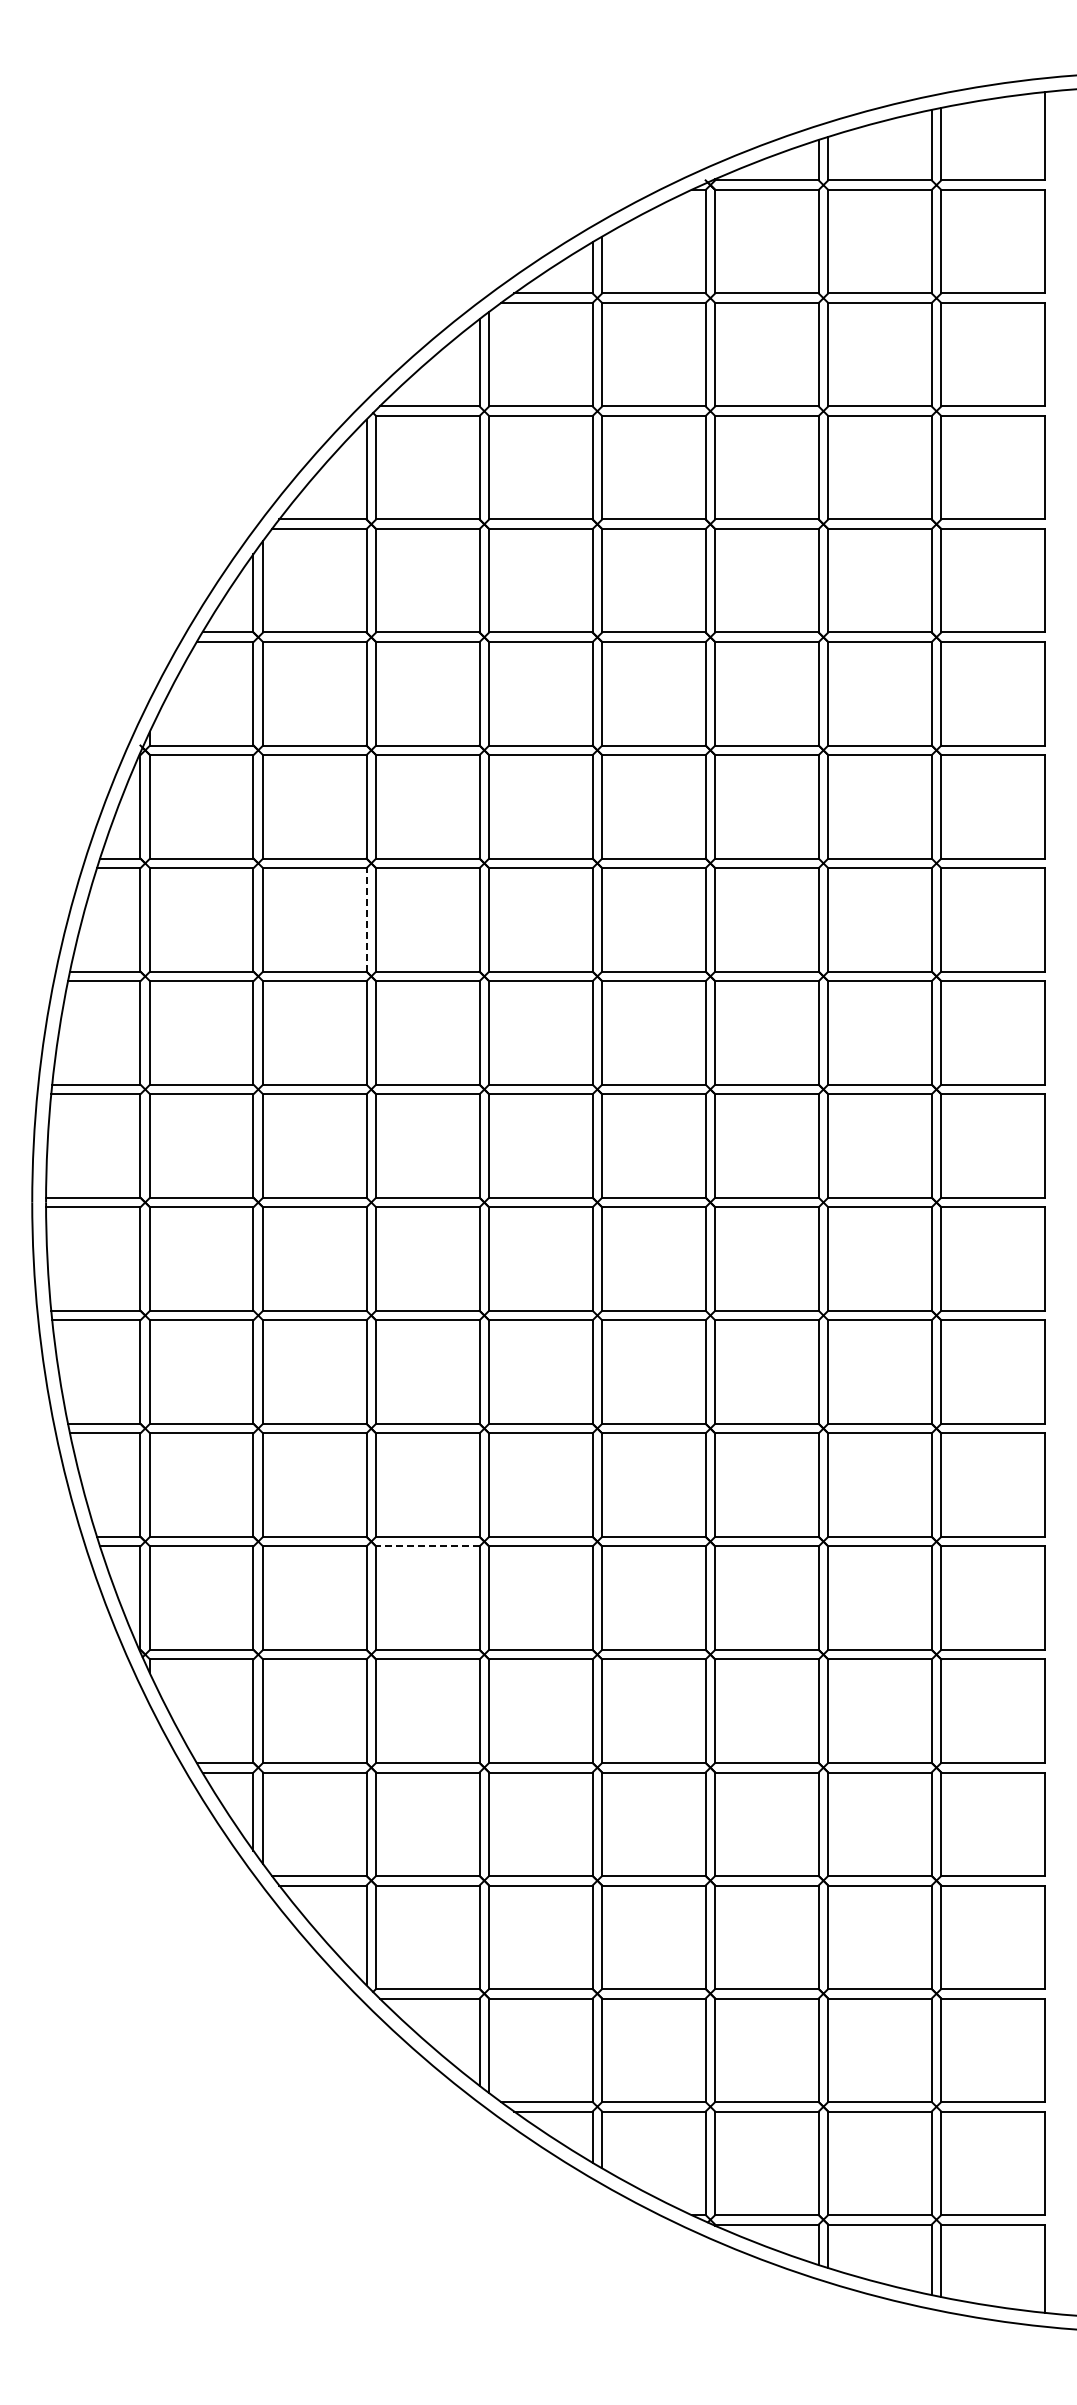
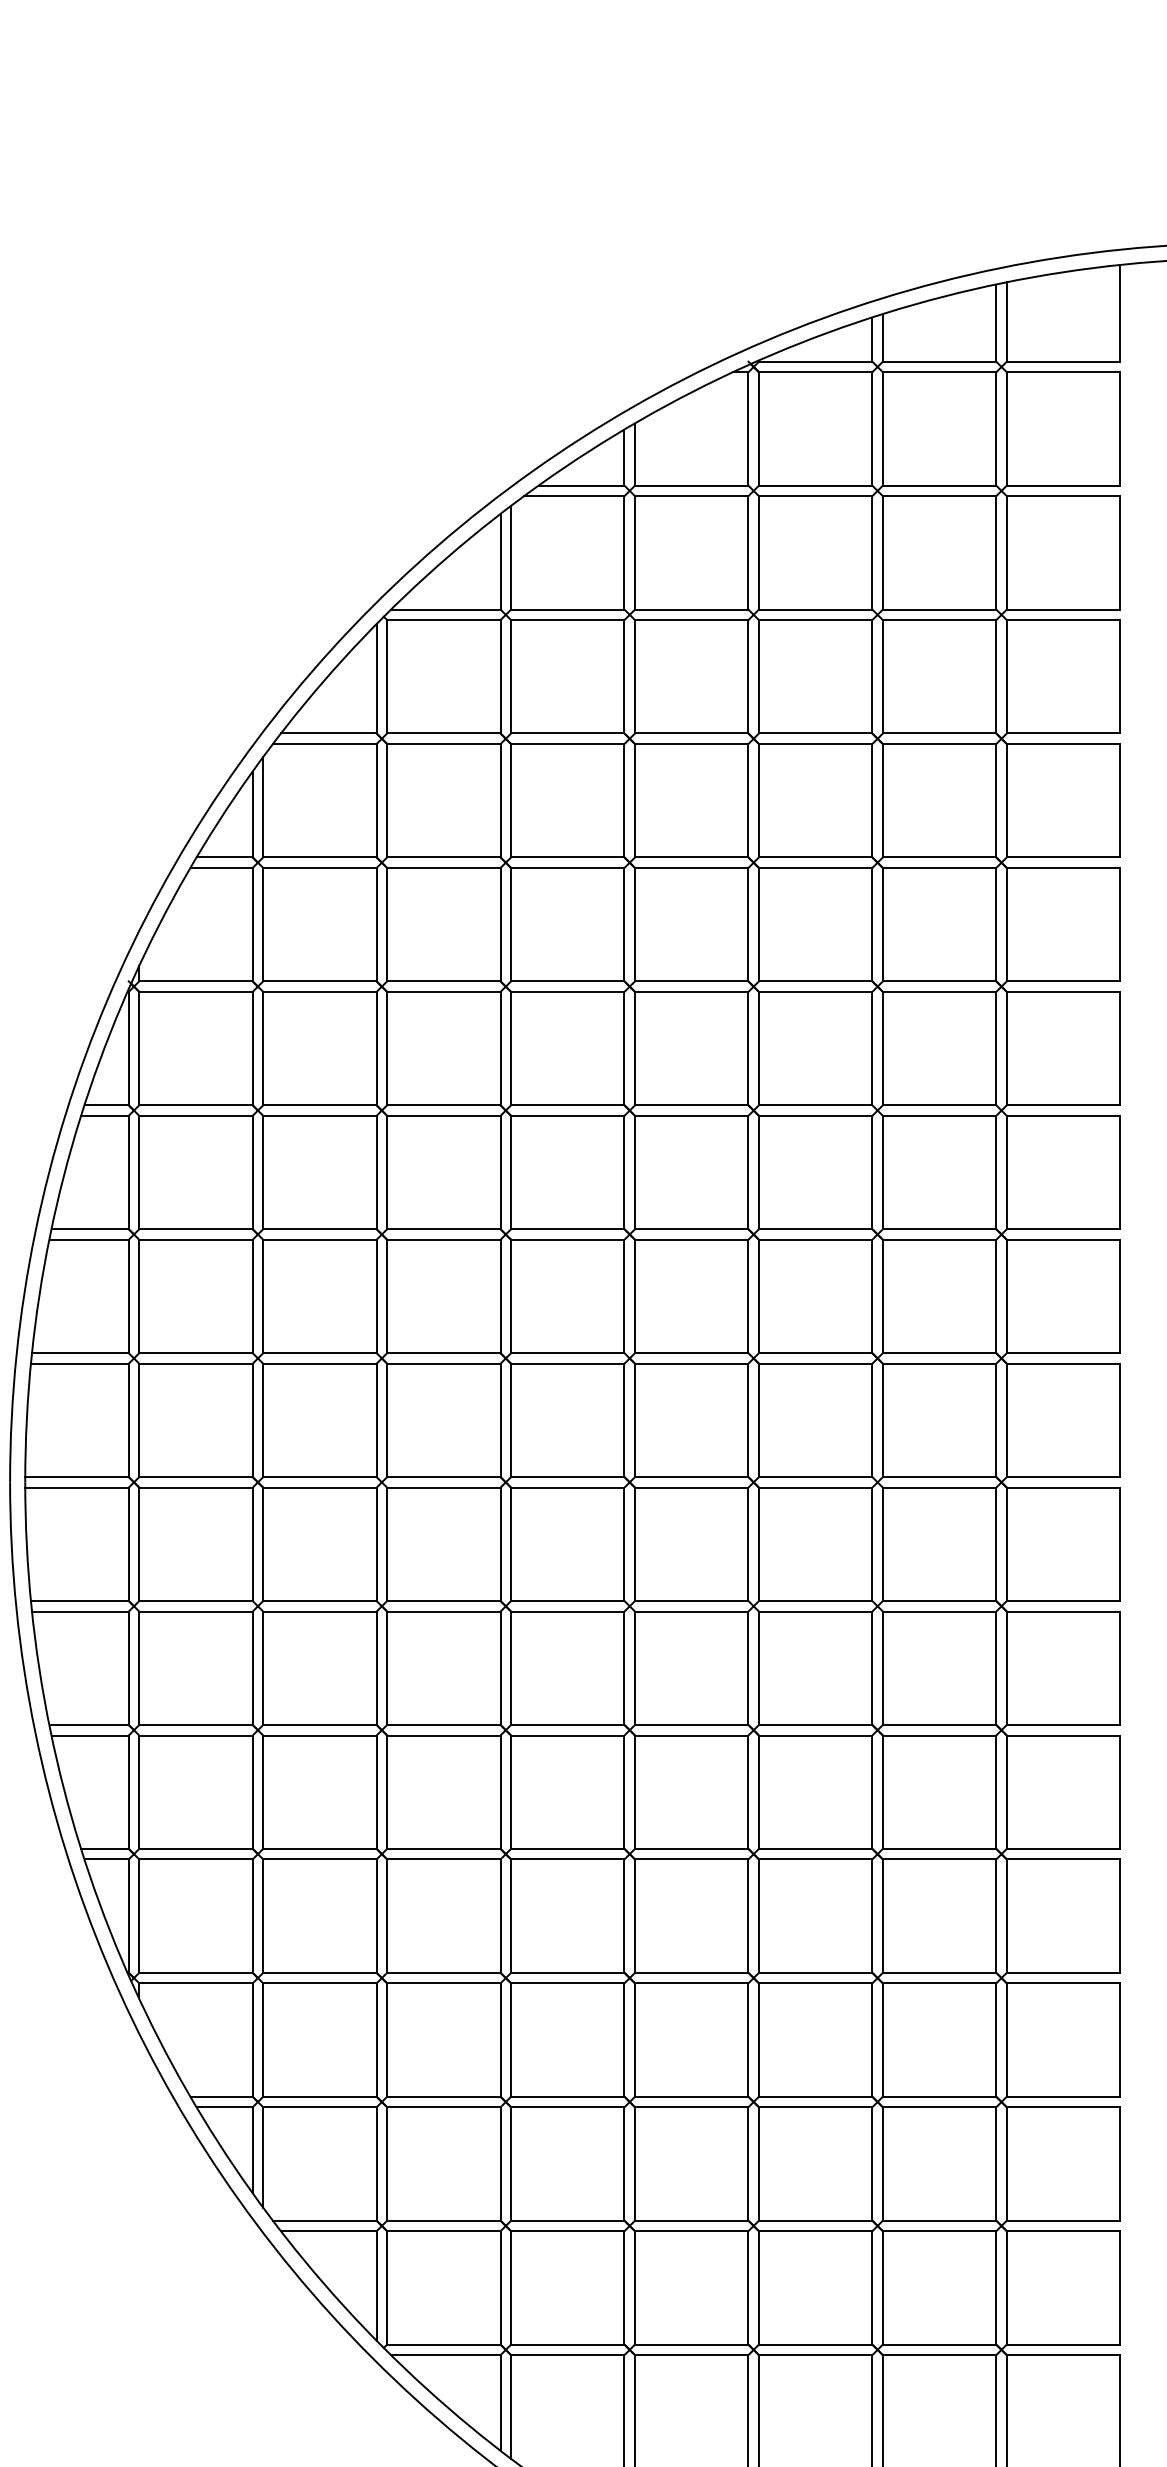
line: (366, 919) -> (376, 1172), dashed -> solid
line: (427, 1546) -> (443, 1859), dashed -> solid

